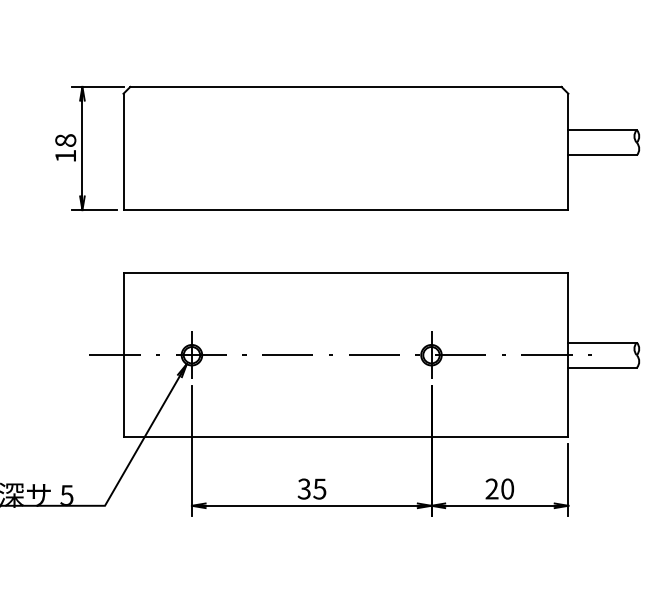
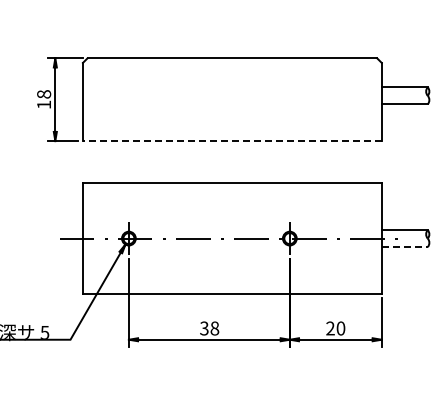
line: (344, 210) -> (231, 141), solid -> dashed
line: (602, 368) -> (404, 247), solid -> dashed
text: (319, 489) -> (214, 328), 35 -> 38

